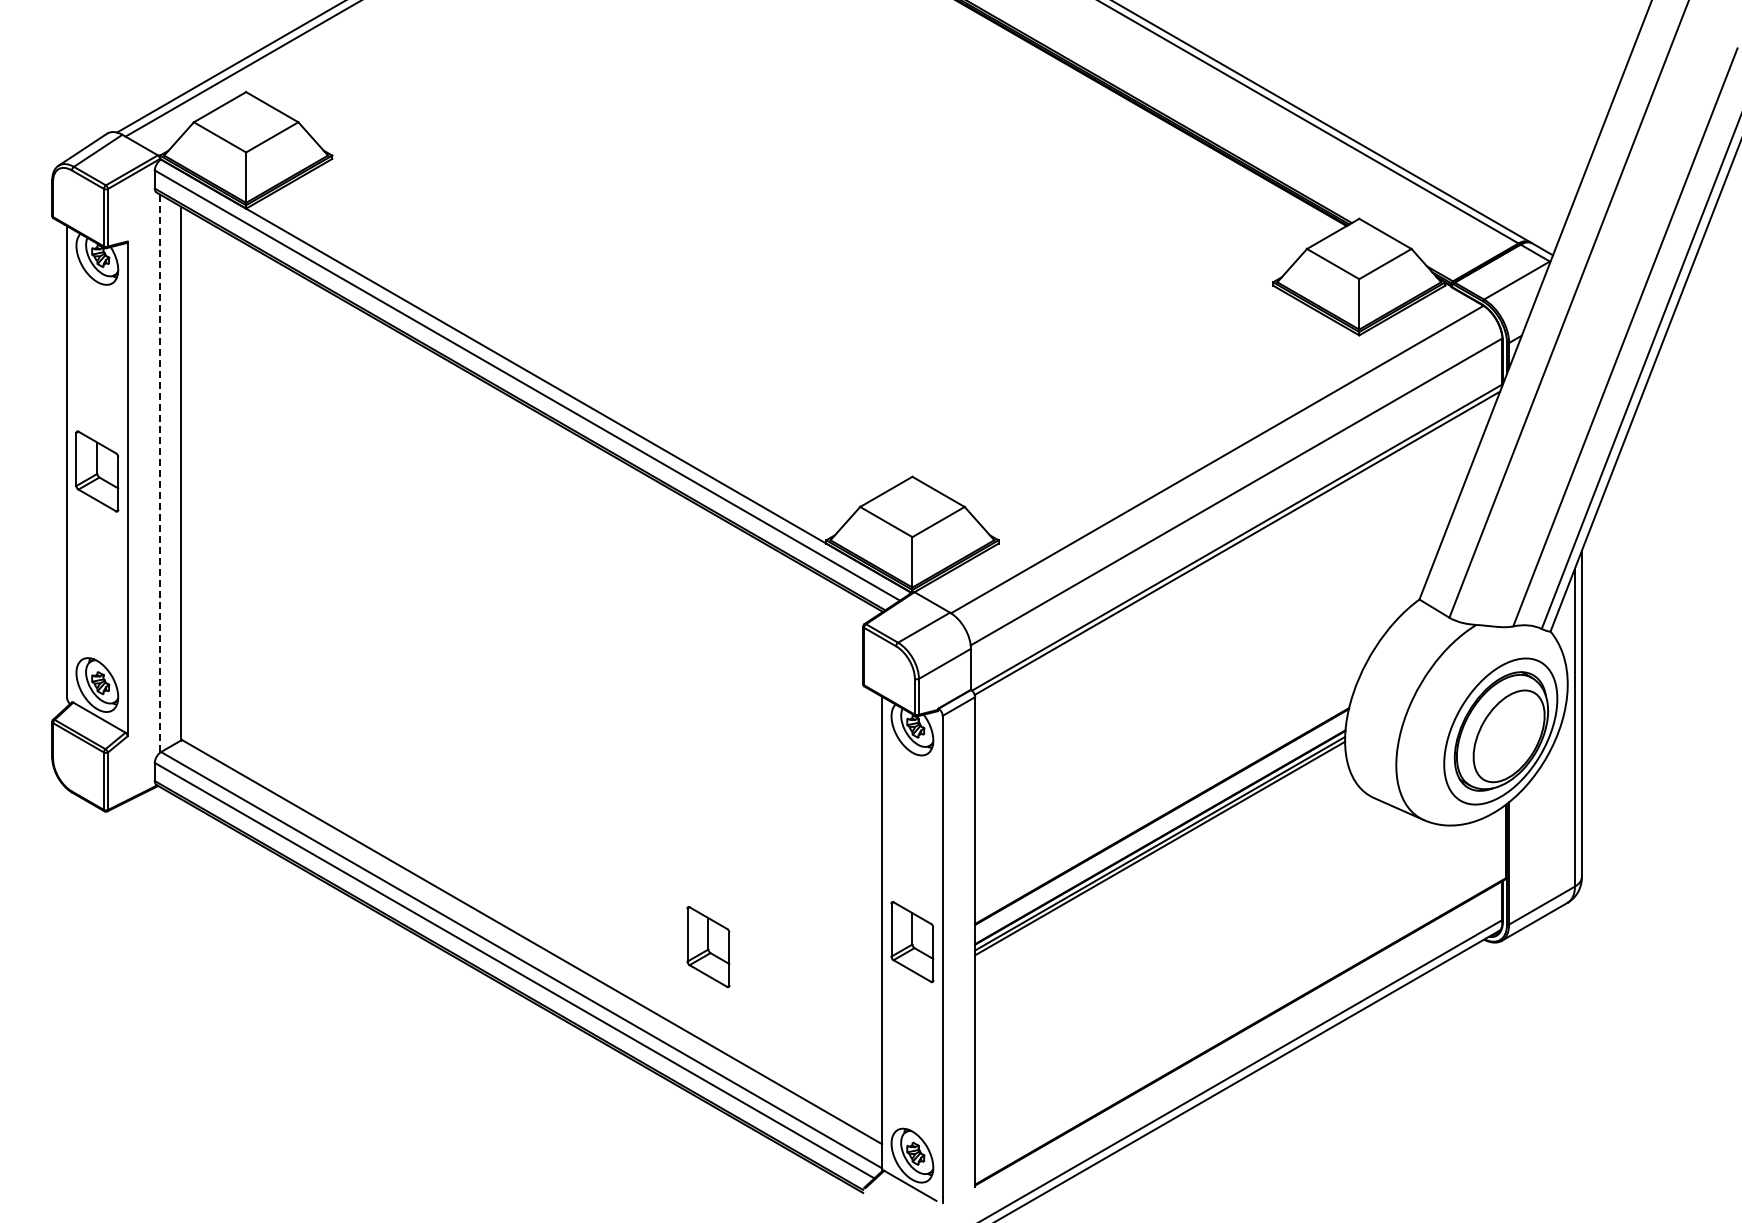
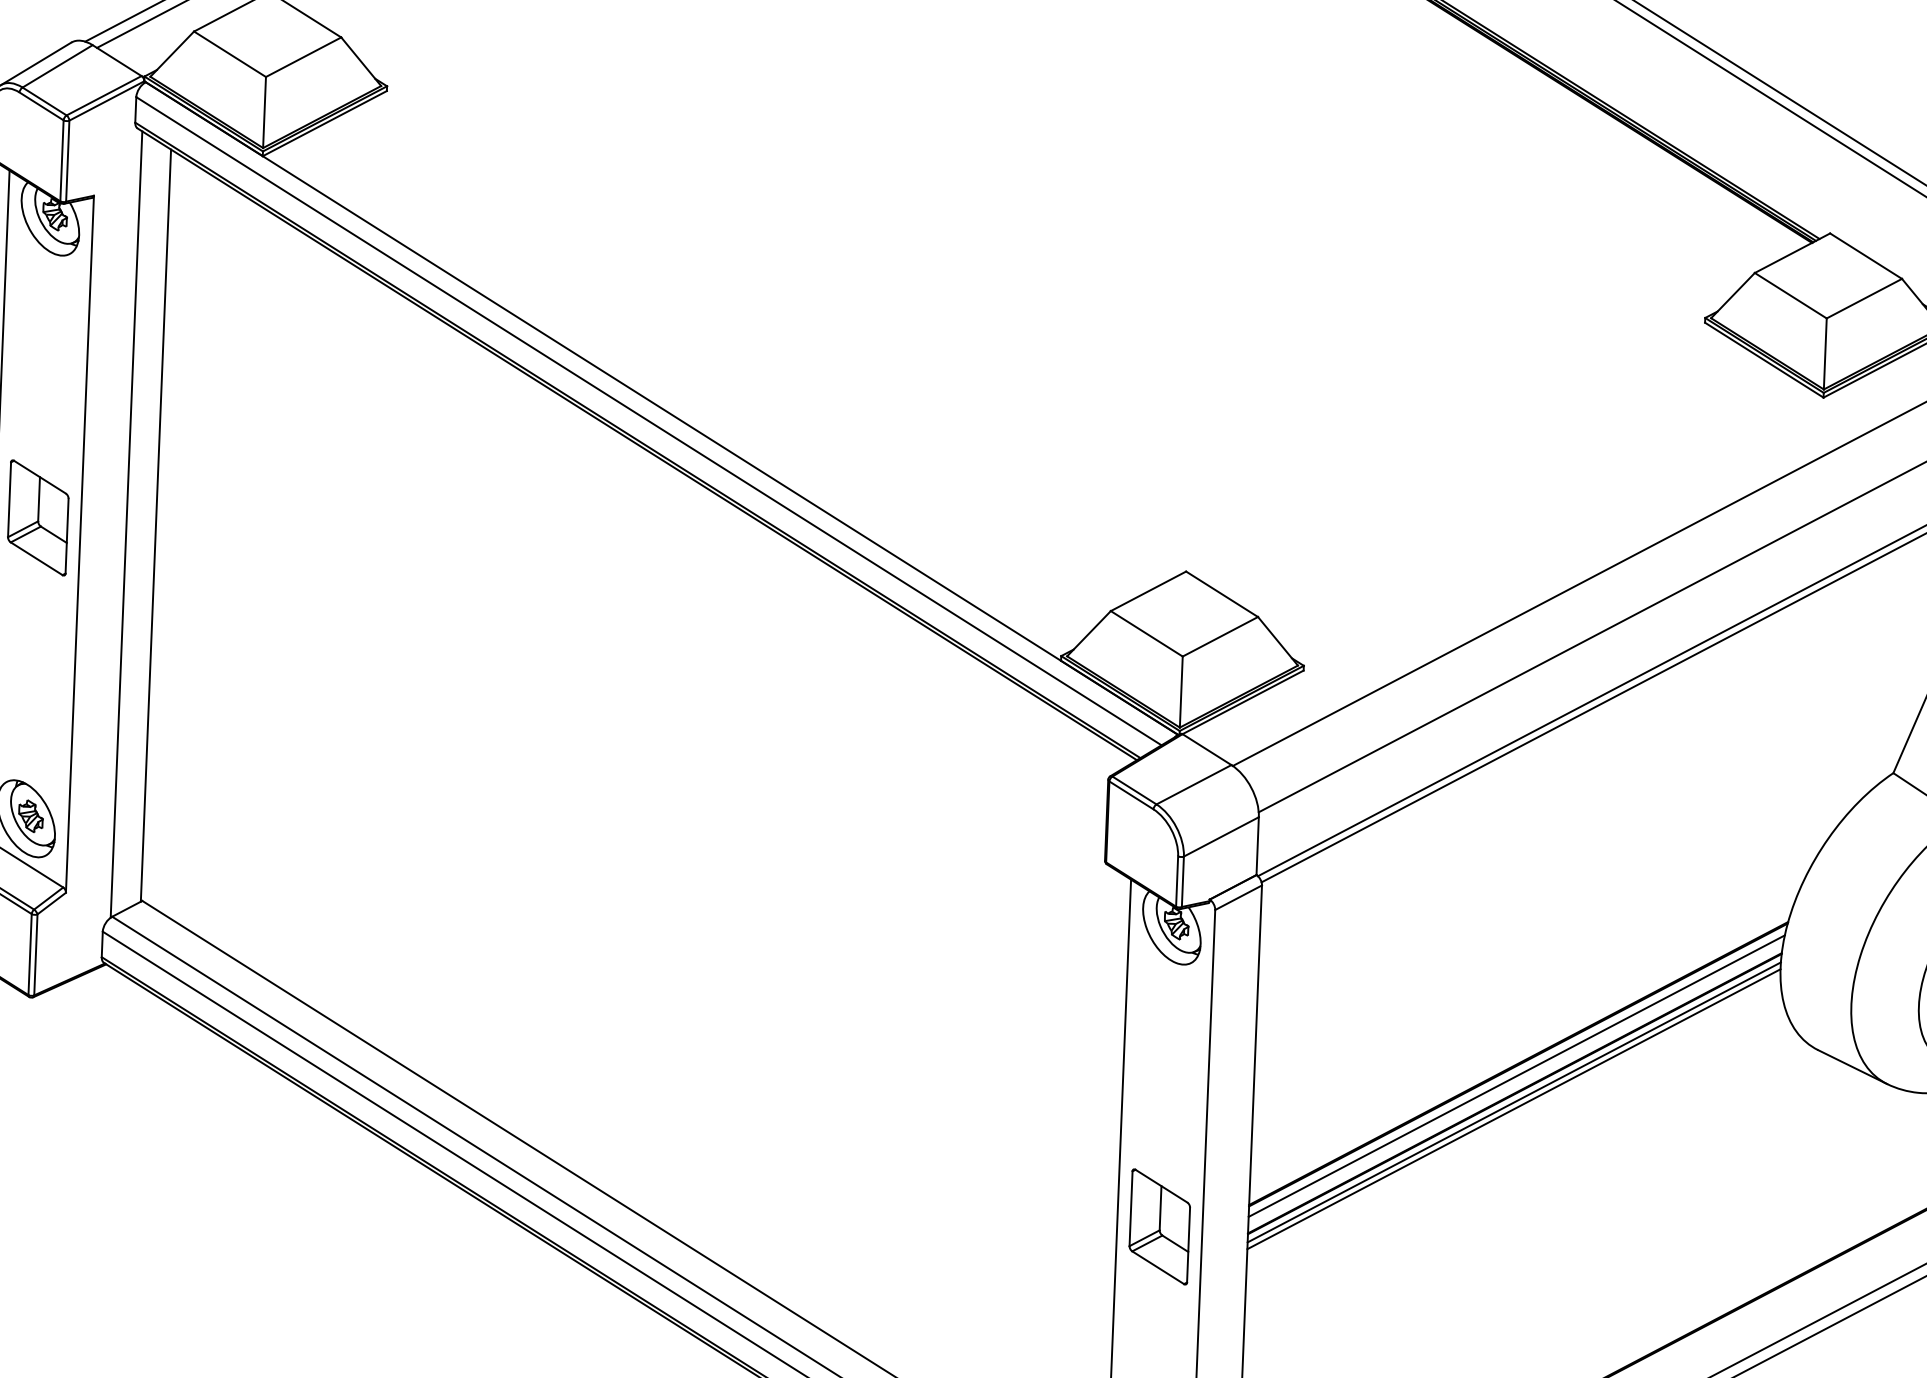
line: (160, 474) -> (127, 525), dashed -> solid
line: (1161, 824) -> (1517, 1075), added
part: (708, 947) -> (872, 1223), removed

